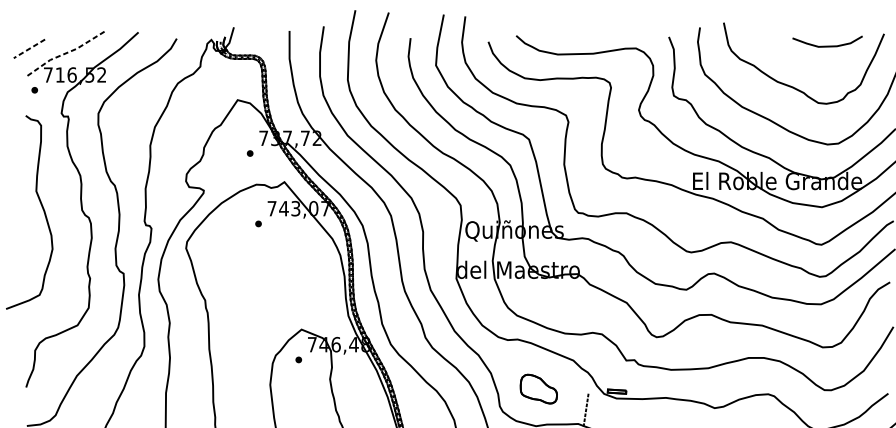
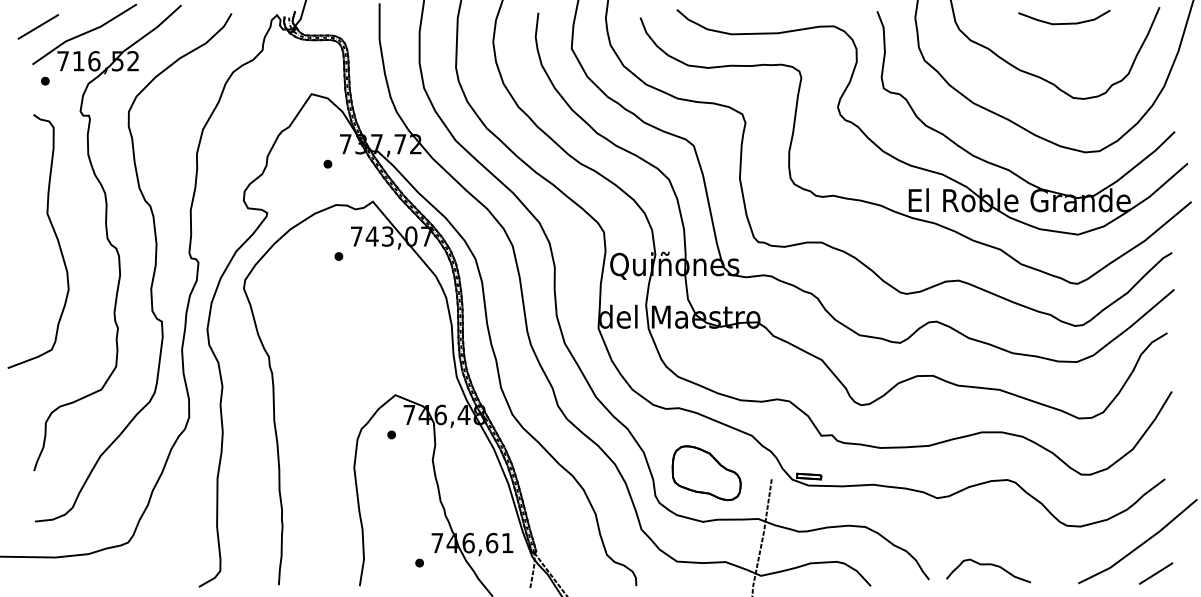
curve: (829, 45) -> (1067, 22), moved
line: (29, 48) -> (38, 26), dashed -> solid
line: (64, 53) -> (84, 33), dashed -> solid
part: (538, 389) -> (706, 473), size x1.43

